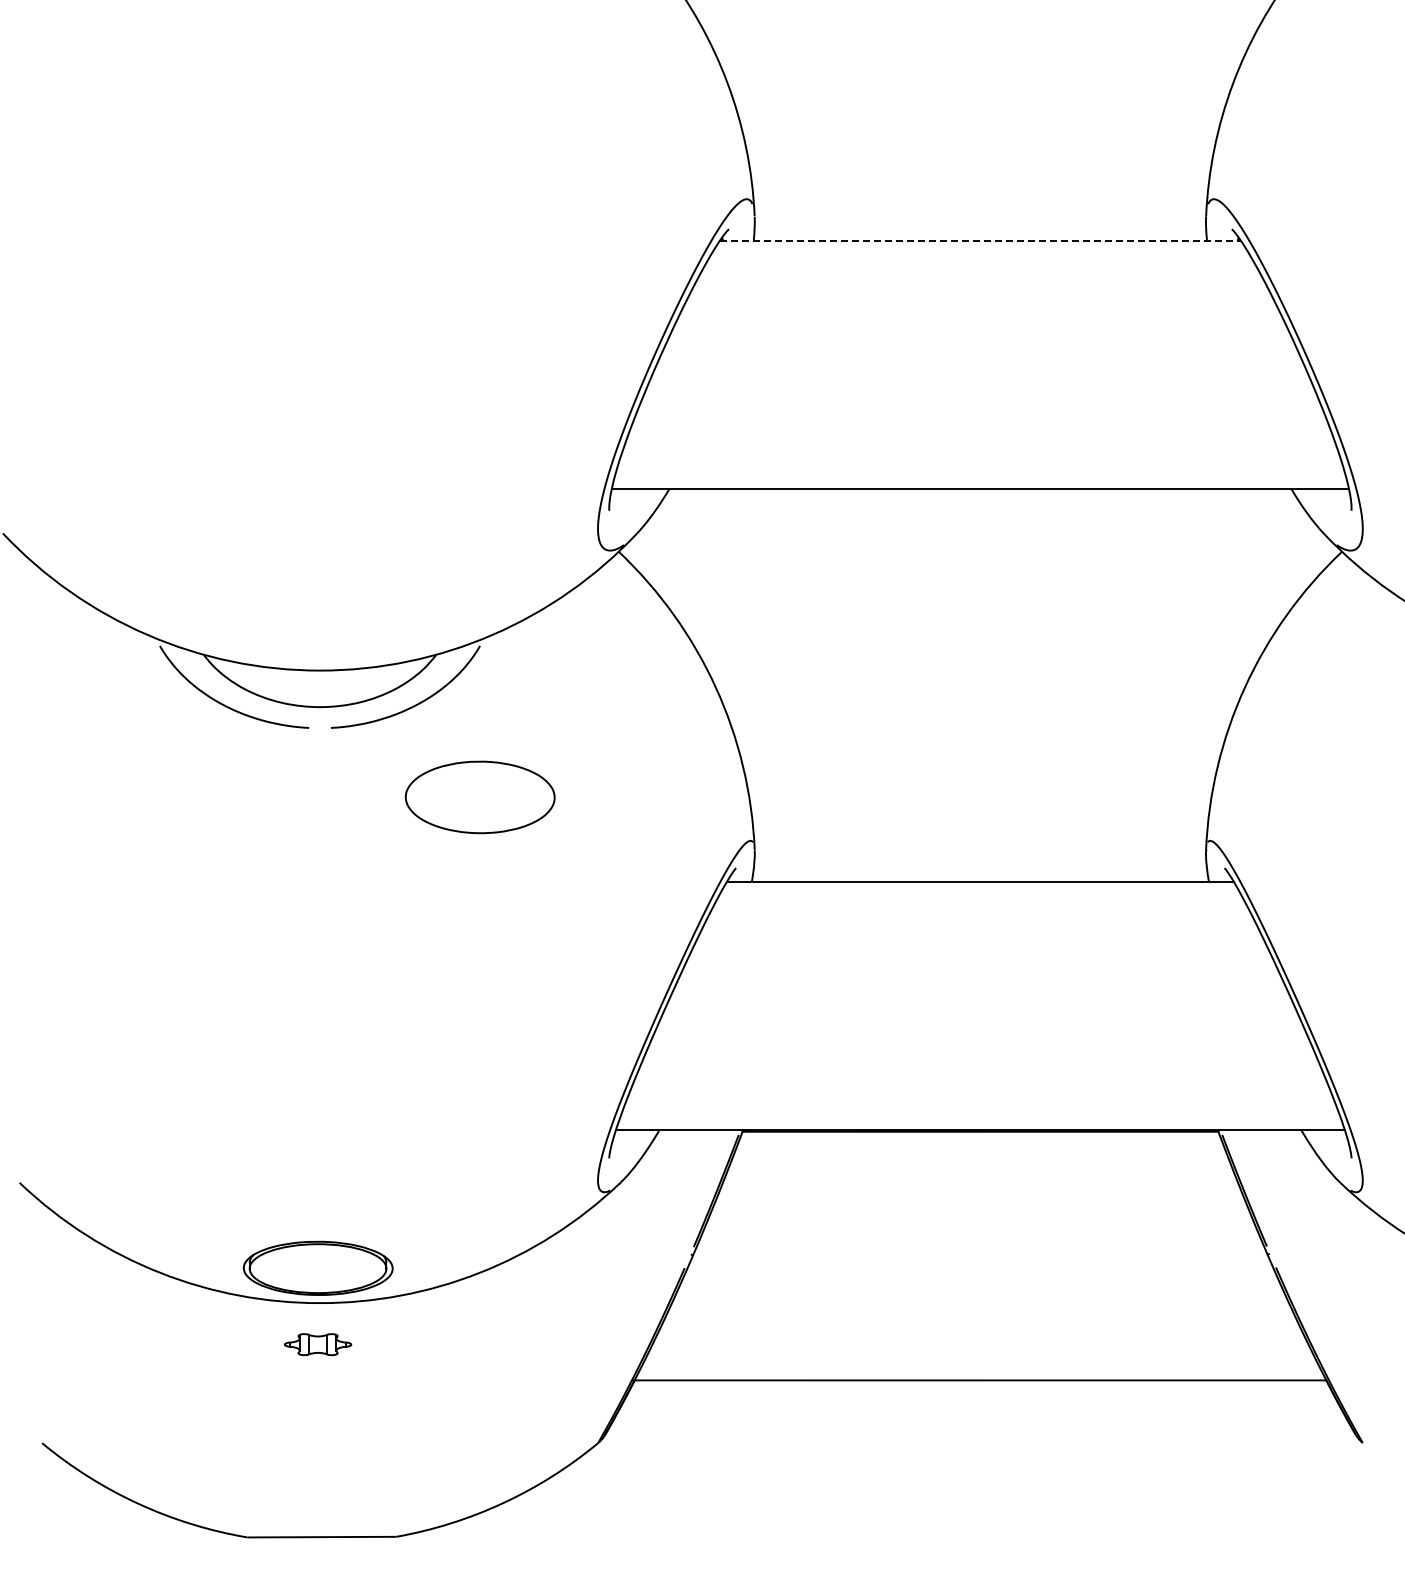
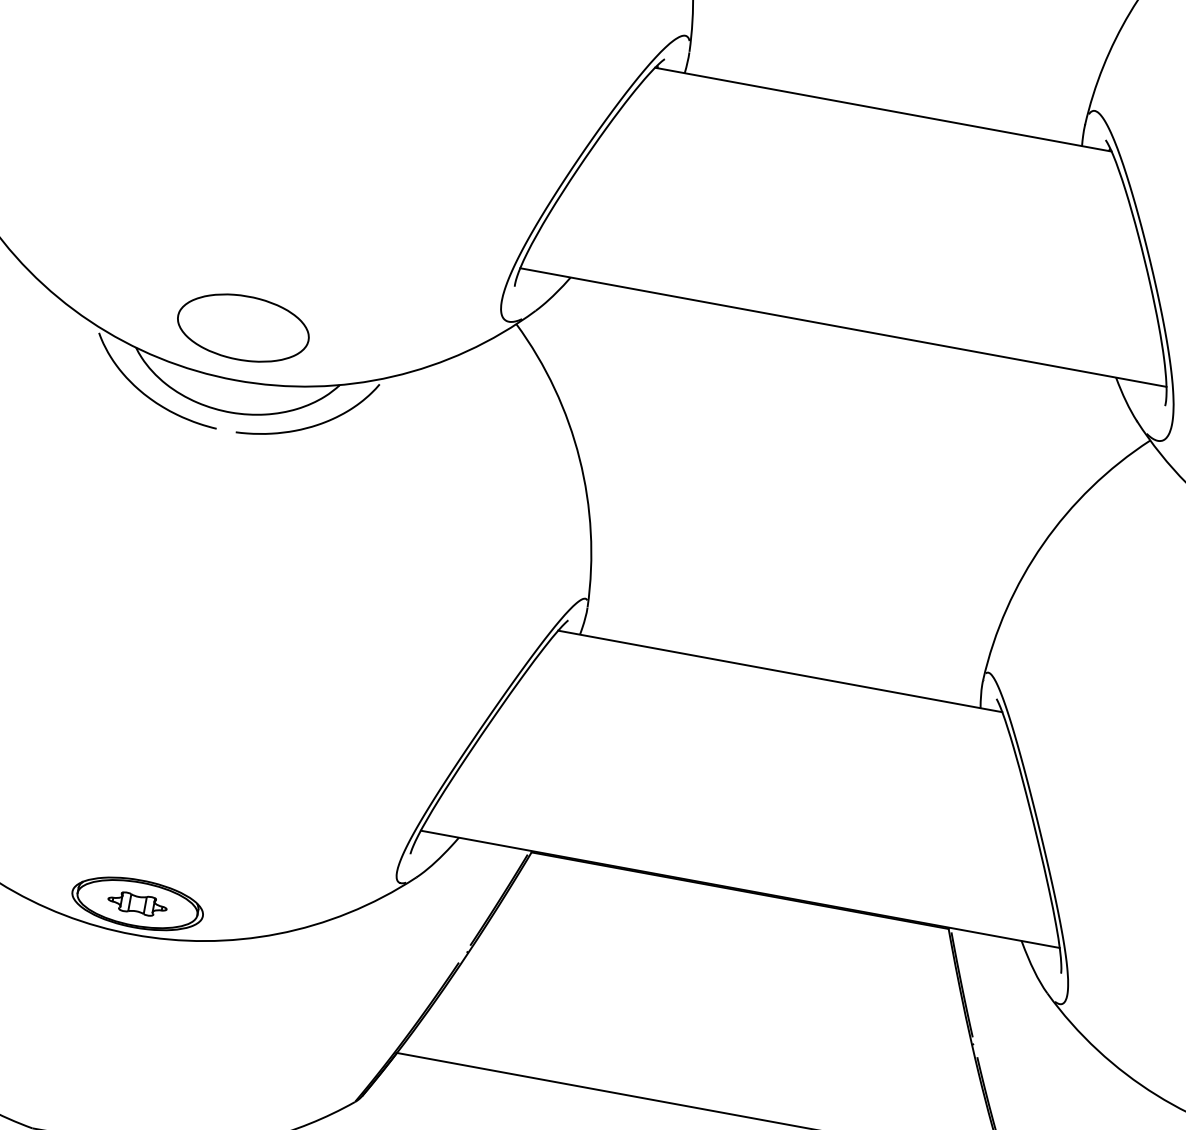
line: (980, 240) -> (883, 109), dashed -> solid
part: (479, 797) -> (242, 328), moved
part: (318, 1344) -> (137, 904), moved

